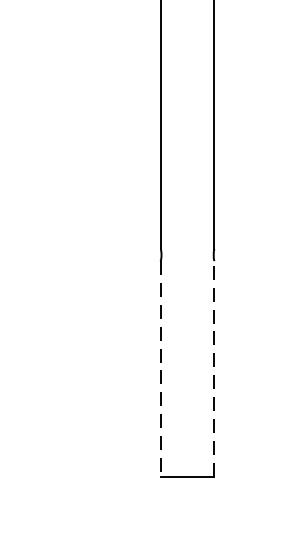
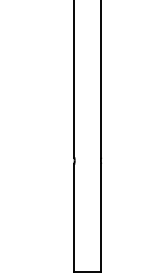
line: (214, 367) -> (101, 217), dashed -> solid
line: (161, 369) -> (74, 218), dashed -> solid

